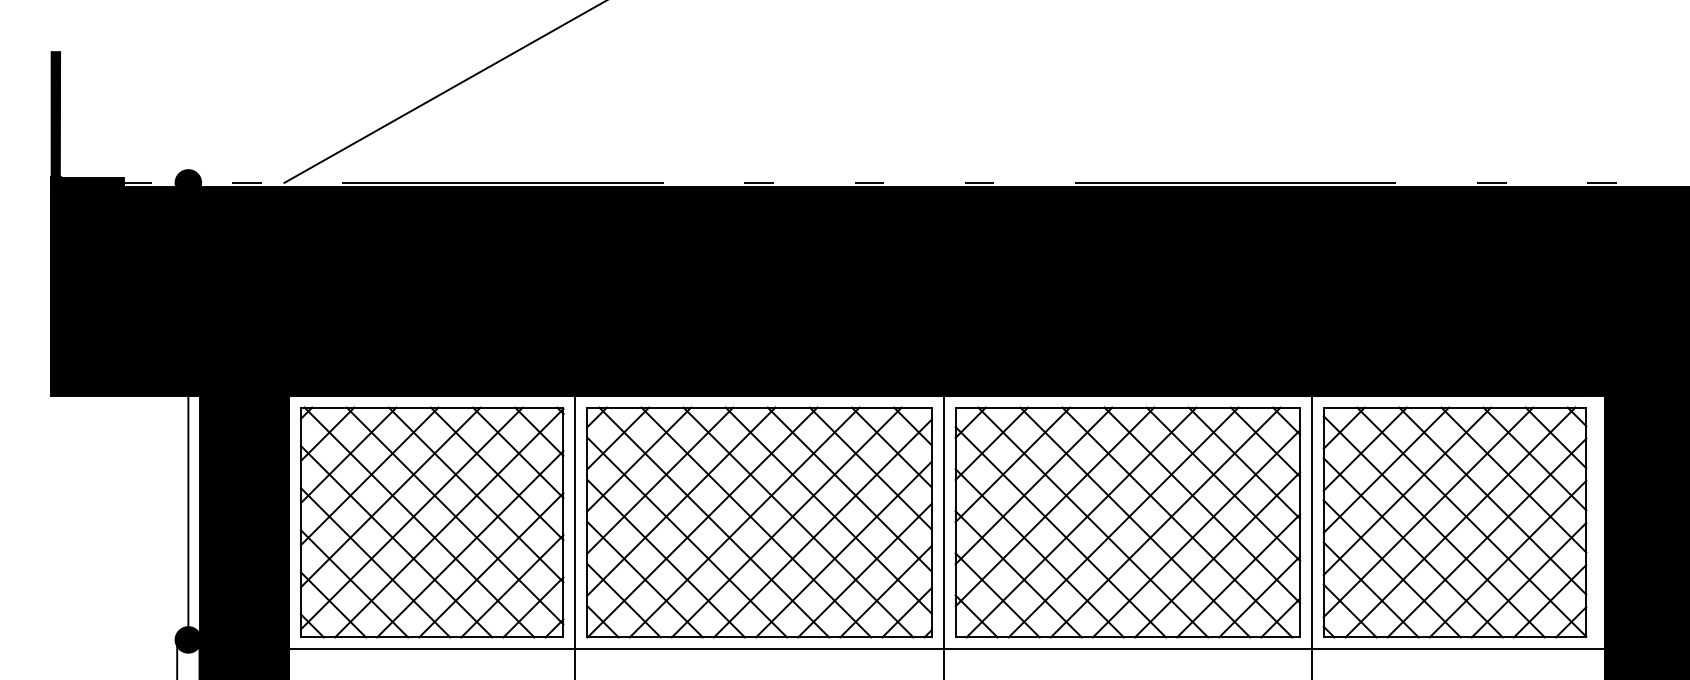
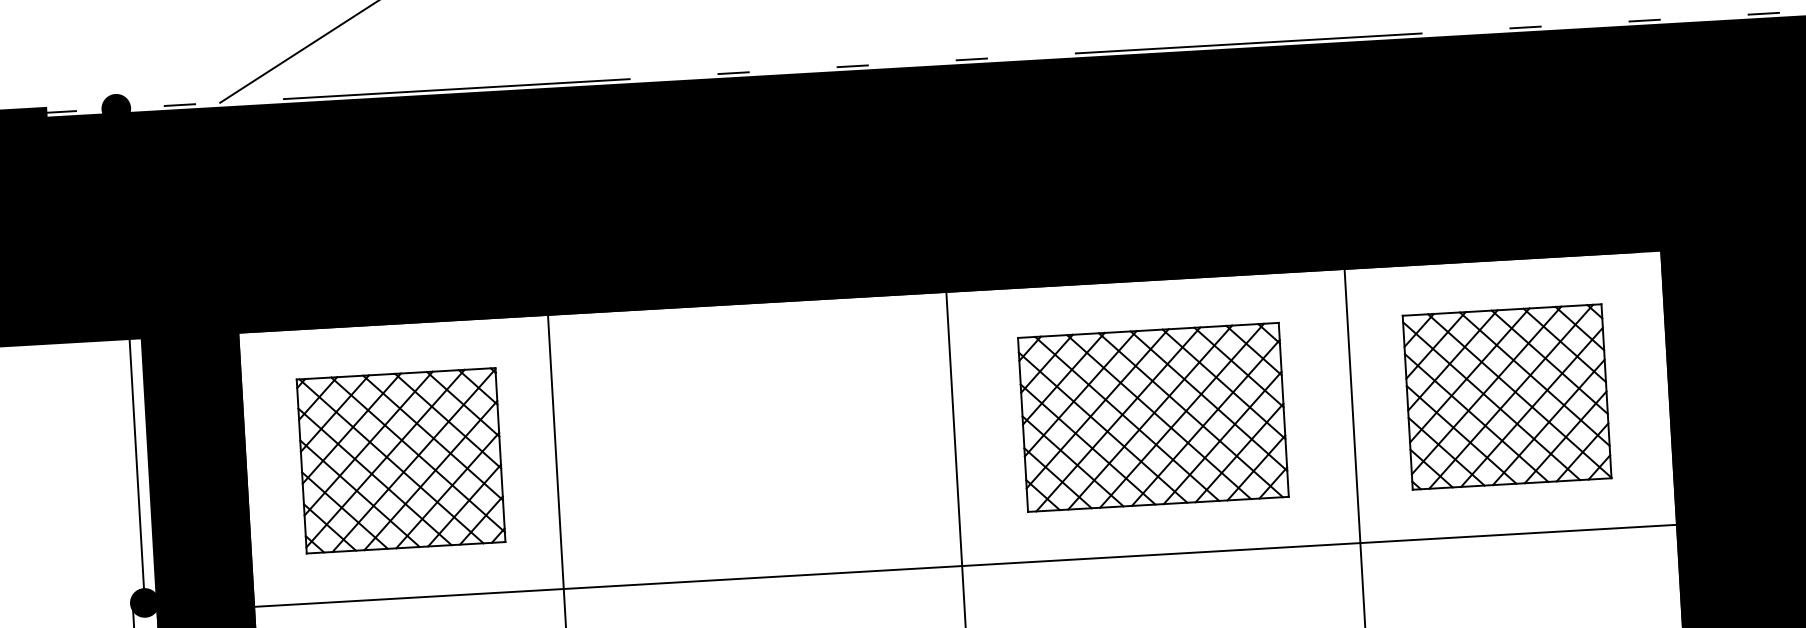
part: (431, 522) -> (400, 460), size x0.7
part: (759, 522) -> (755, 440), removed
part: (1127, 522) -> (1152, 417), size x0.7
part: (1454, 522) -> (1506, 397), size x0.7

